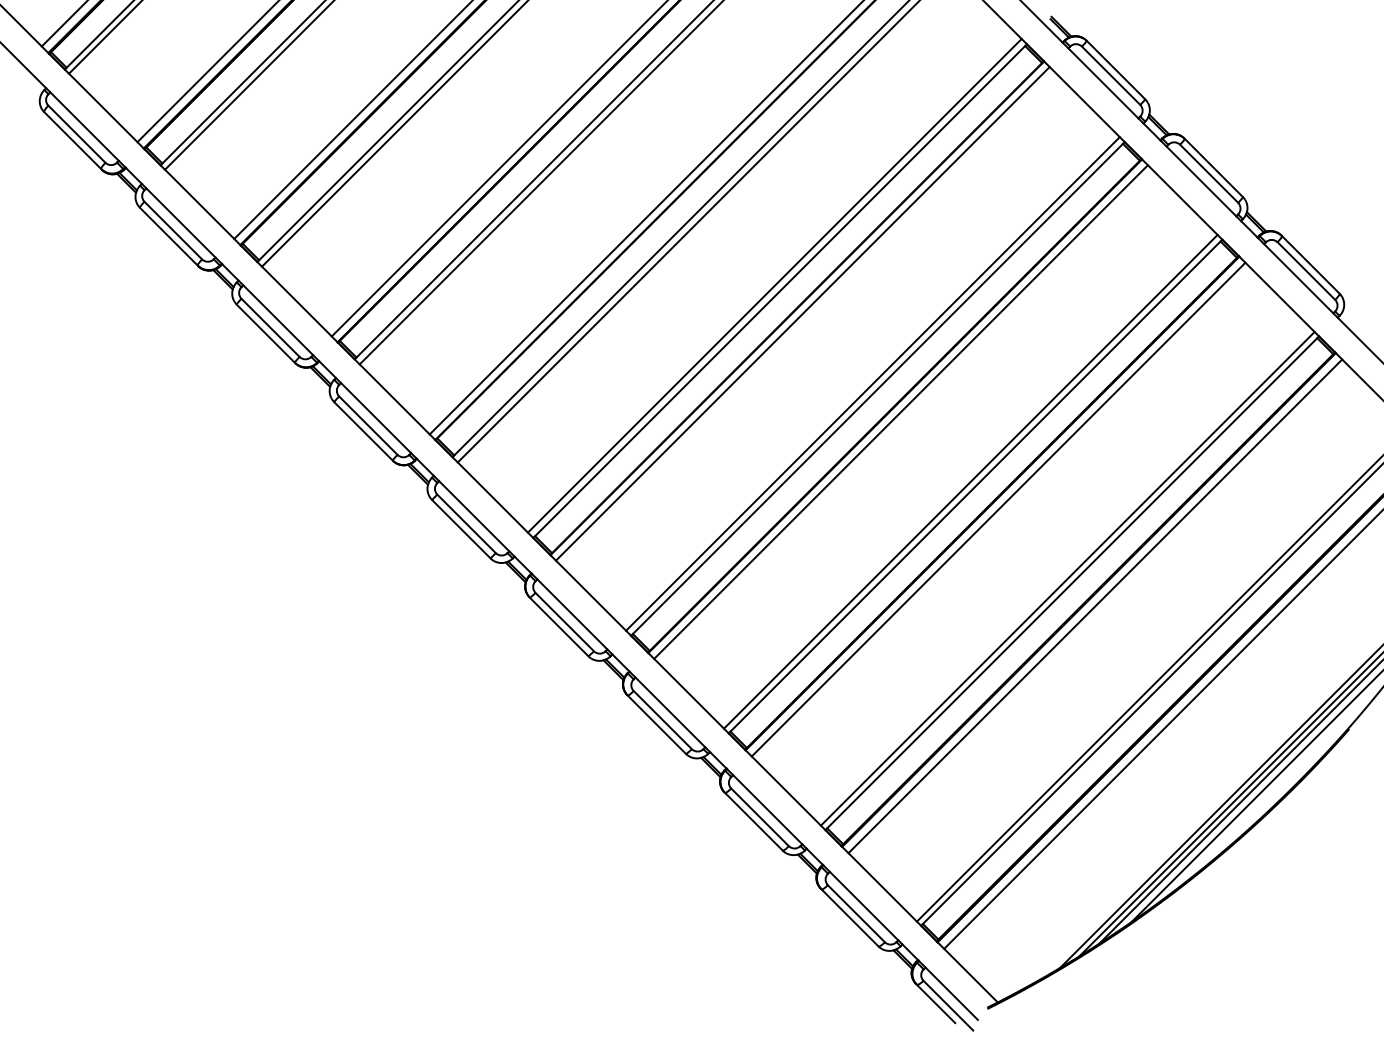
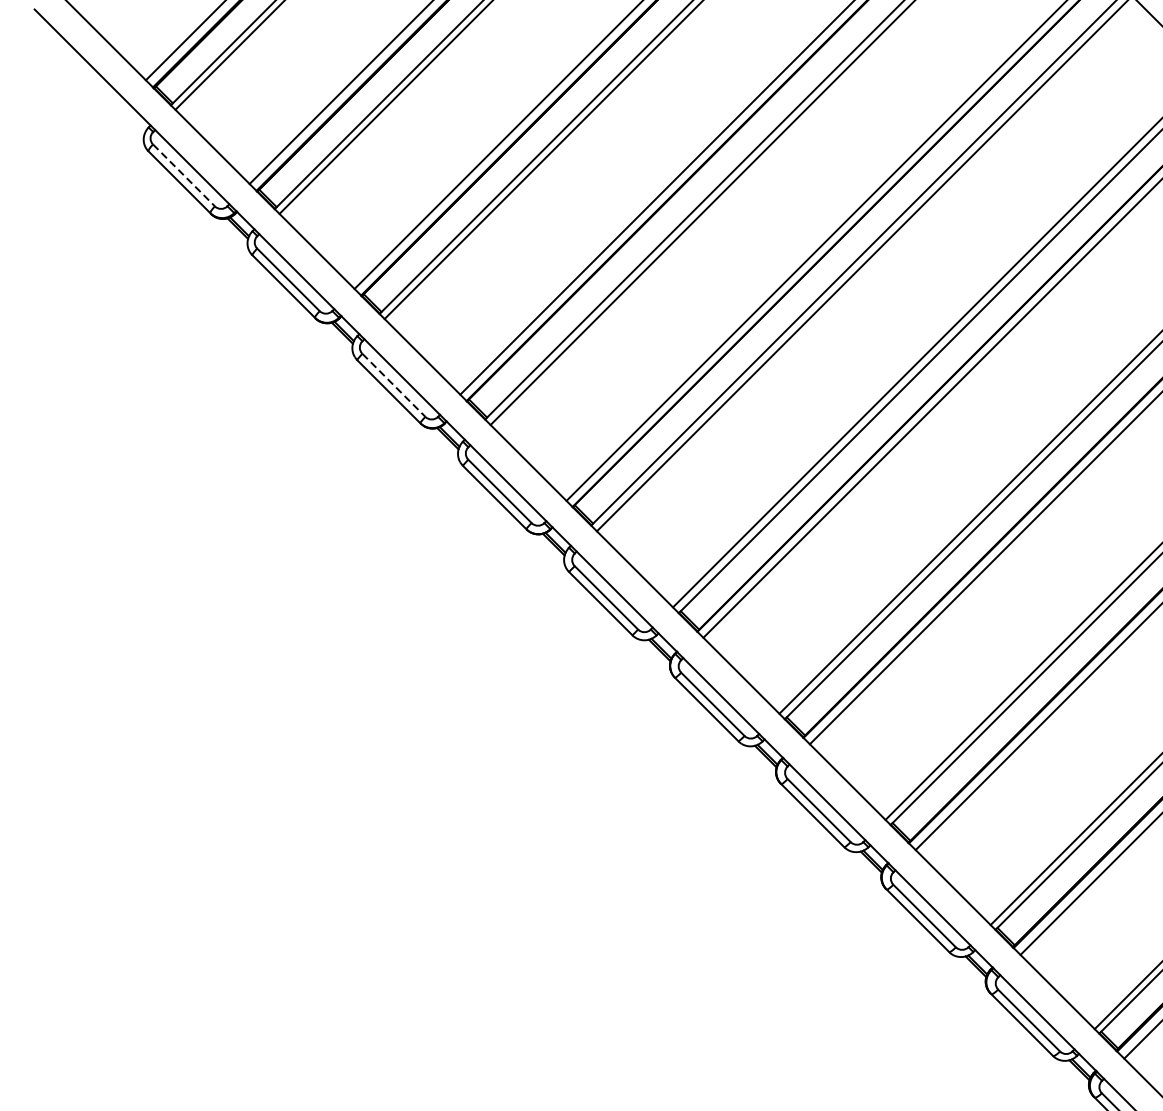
line: (77, 134) -> (184, 175), solid -> dashed
line: (270, 328) -> (393, 386), solid -> dashed

